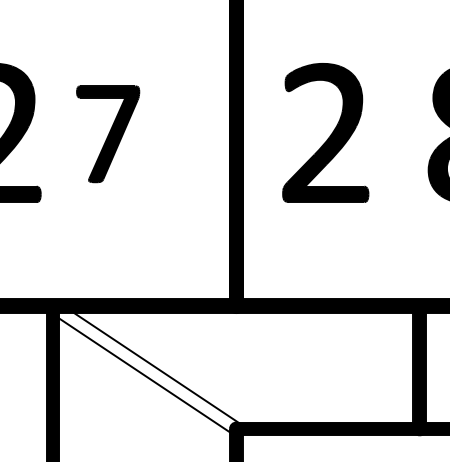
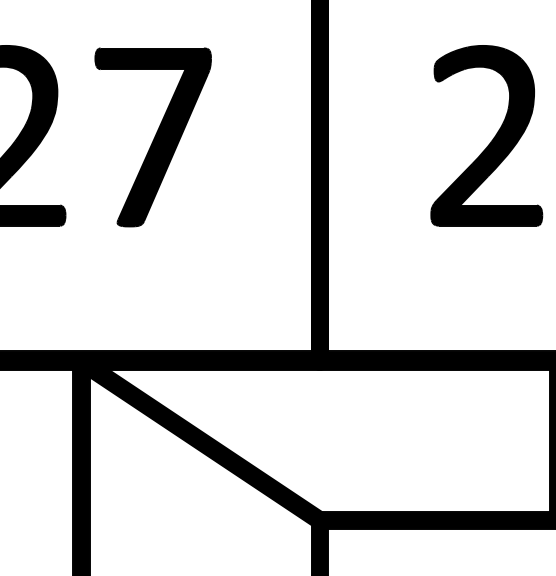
part: (325, 132) -> (486, 135), moved
part: (107, 134) -> (152, 137), size x1.43
fill: (144, 367) -> (200, 440), added

